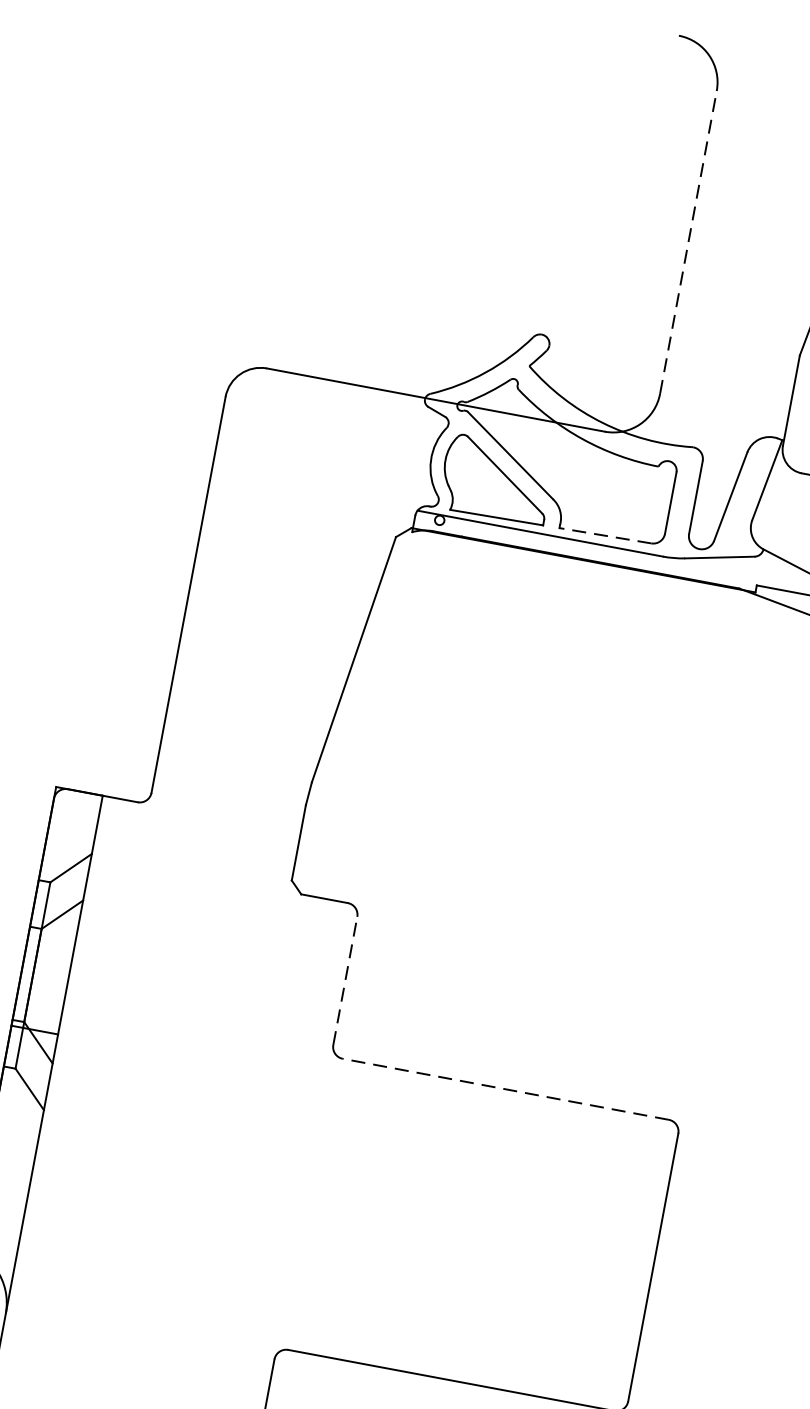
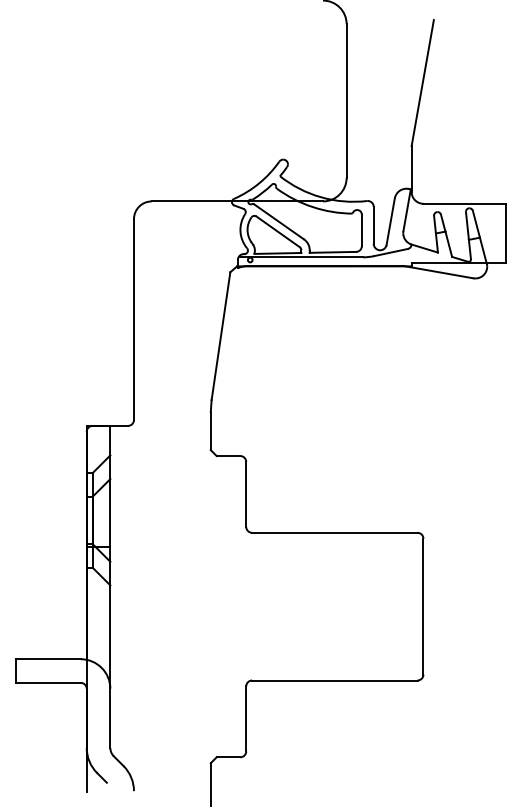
line: (687, 243) -> (346, 101), dashed -> solid
line: (604, 535) -> (332, 252), dashed -> solid
line: (346, 979) -> (246, 493), dashed -> solid
line: (505, 1088) -> (334, 532), dashed -> solid

